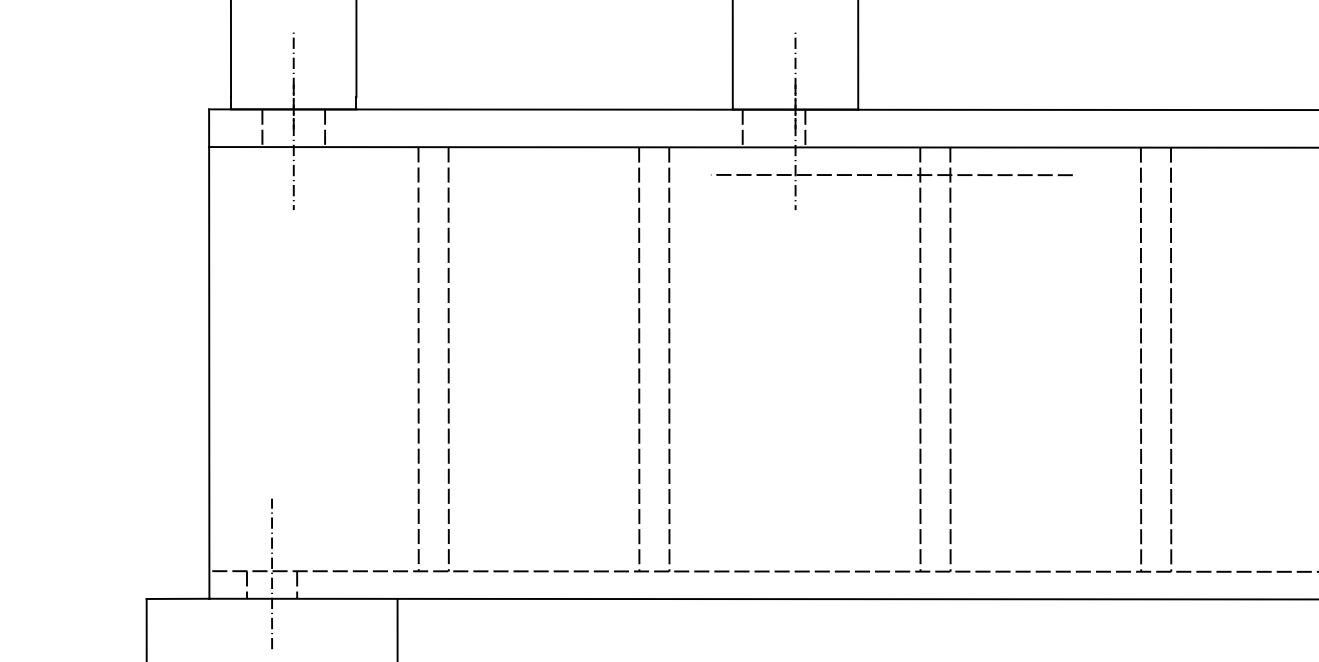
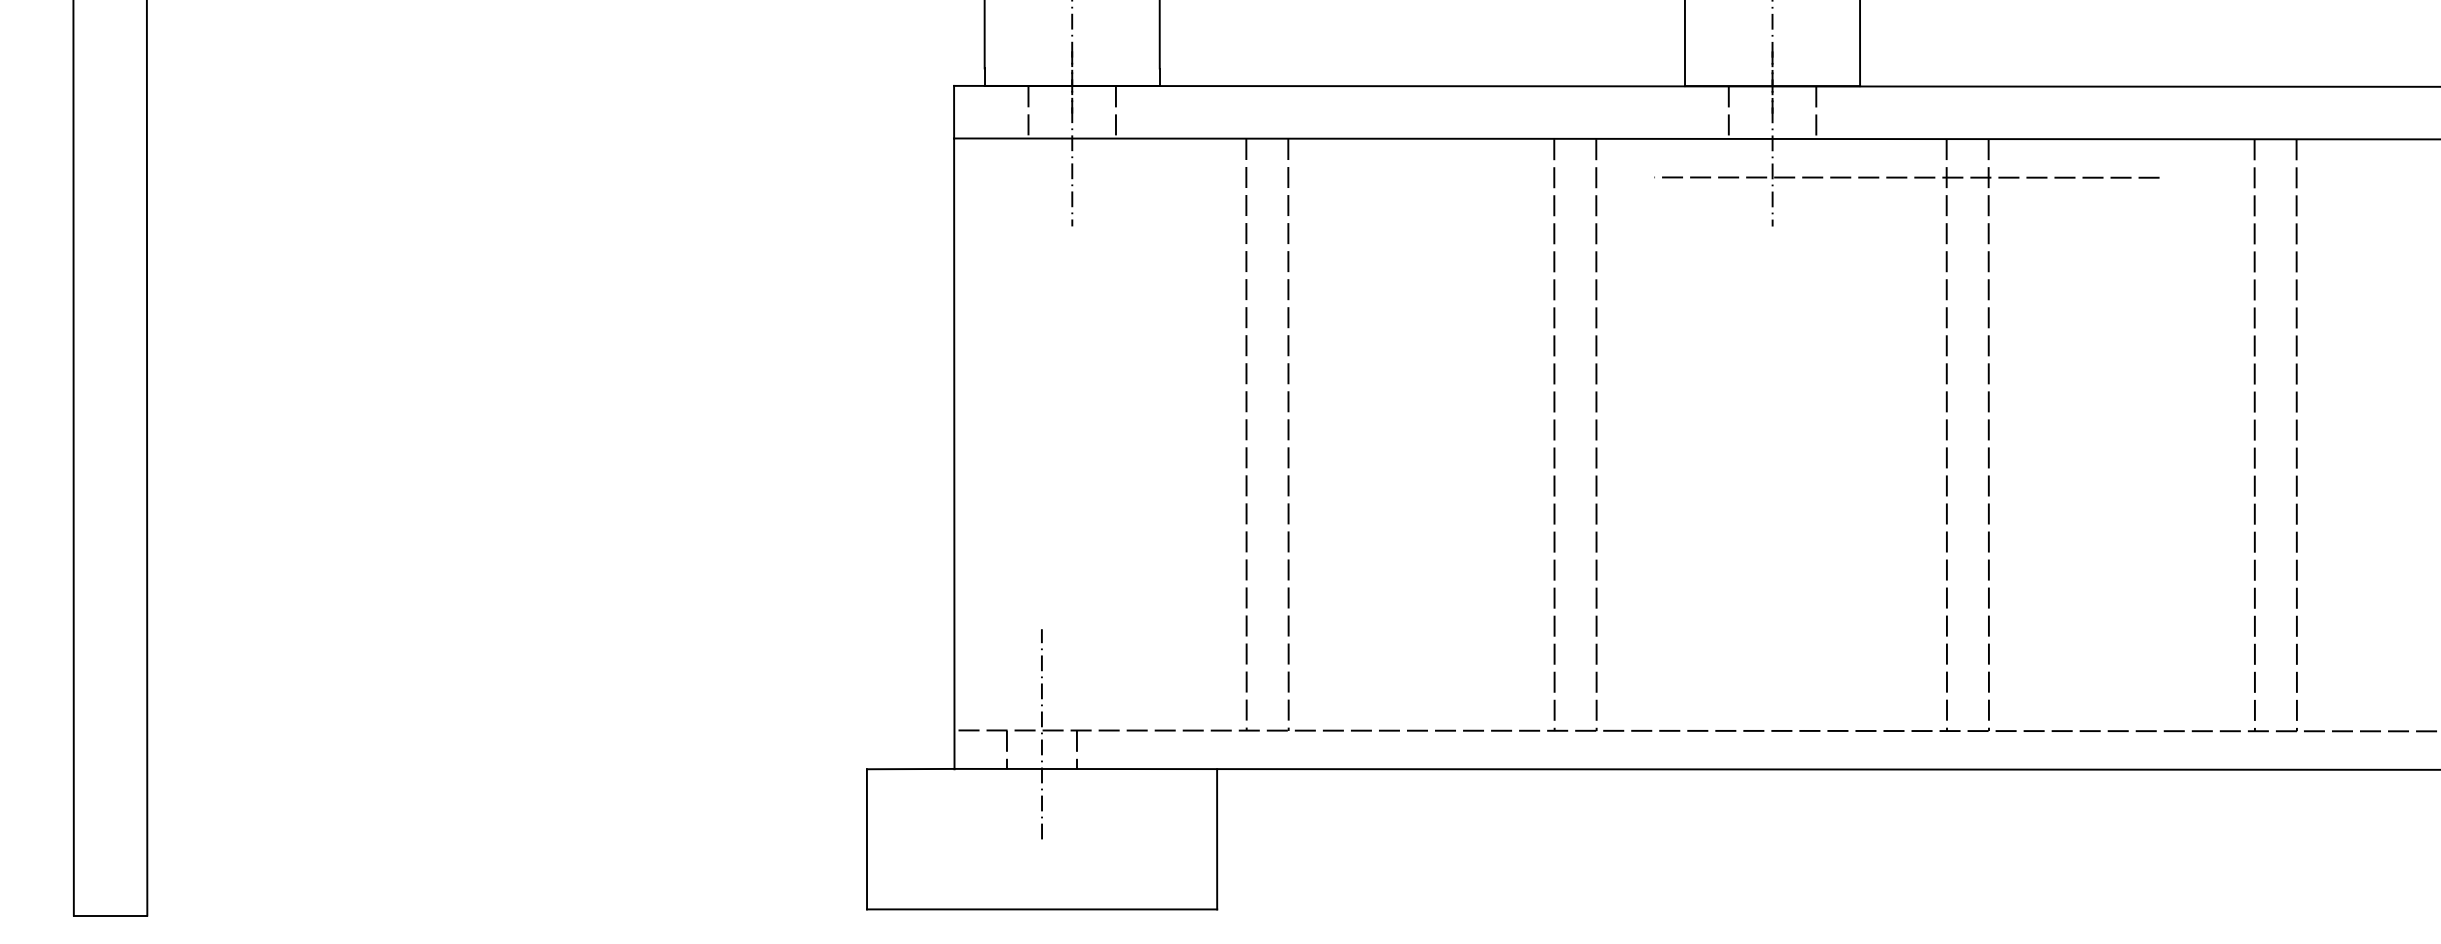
line: (742, 128) -> (1728, 112), moved
line: (805, 128) -> (1816, 112), moved

